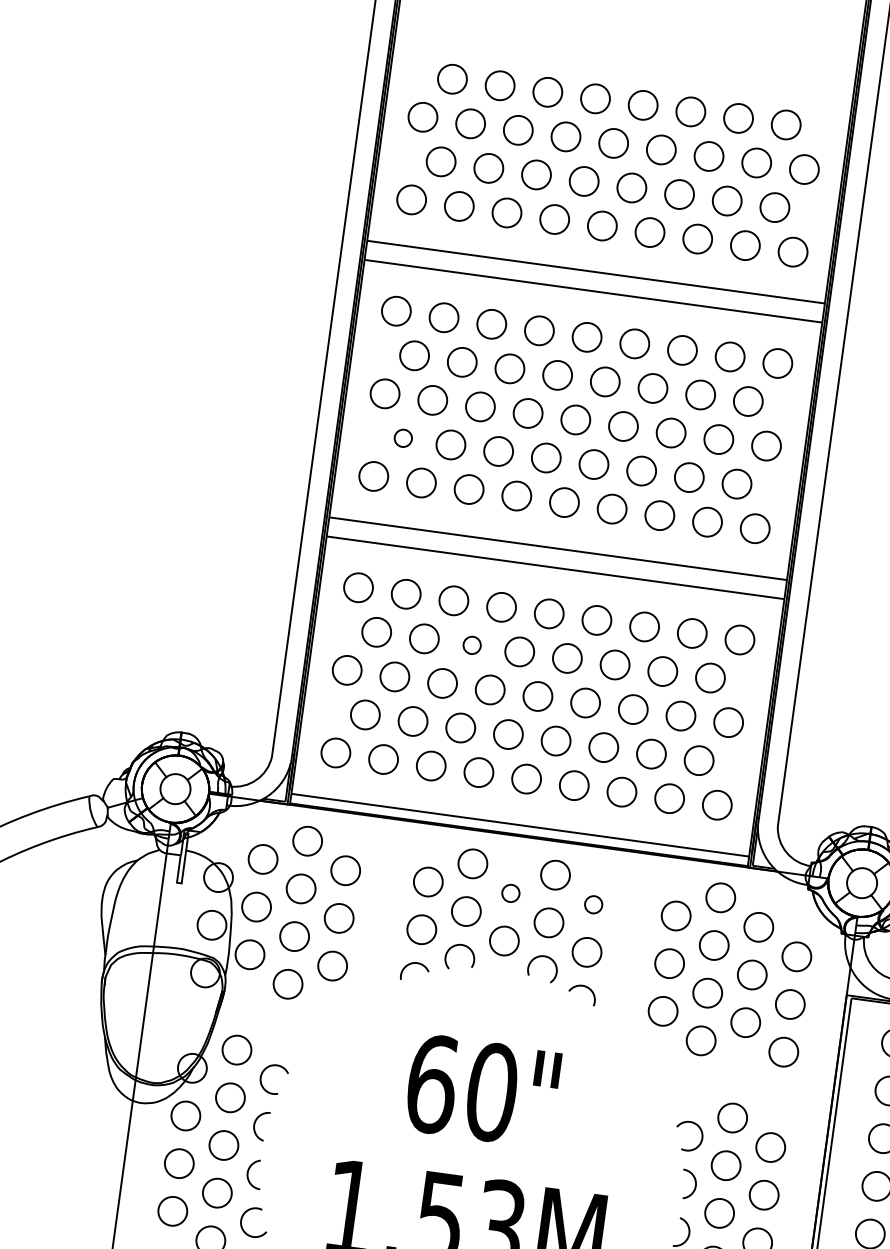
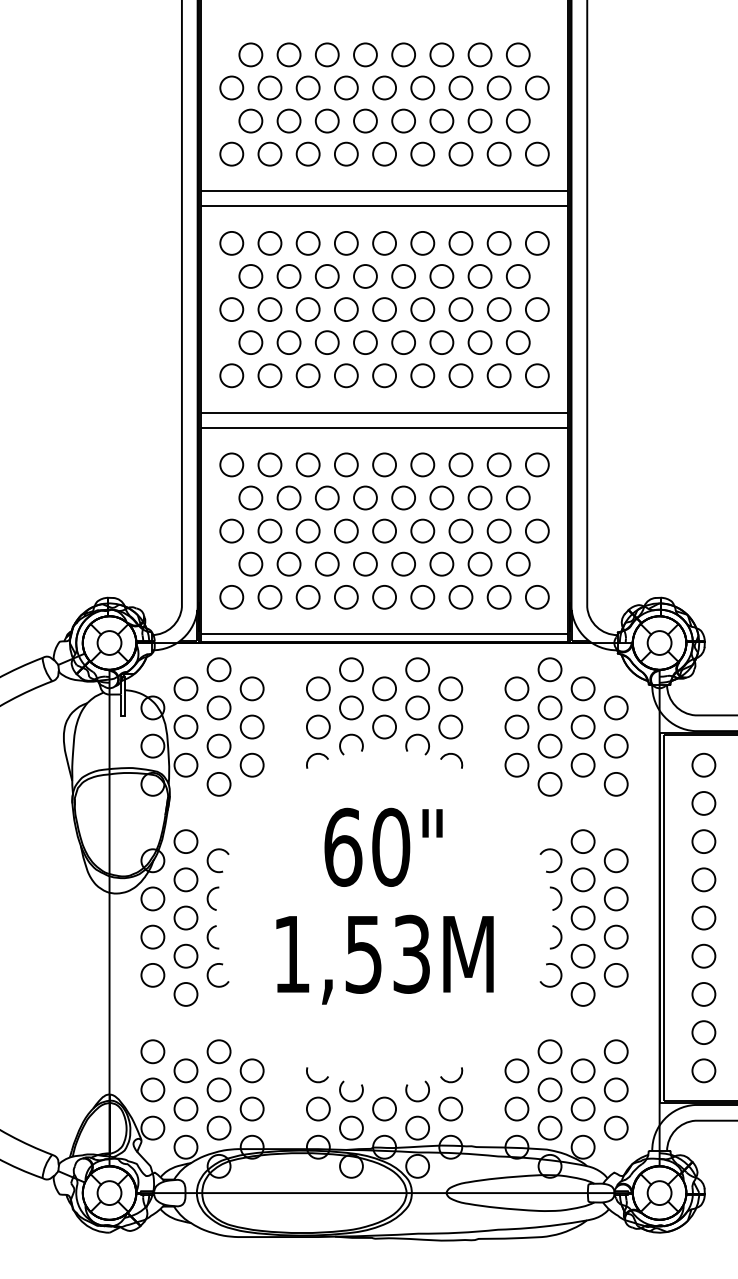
circle: (402, 438) -> (250, 342), size x1.67
circle: (472, 644) -> (327, 497), size x1.67
circle: (510, 892) -> (384, 688), size x1.67
circle: (593, 904) -> (450, 688), size x1.67

